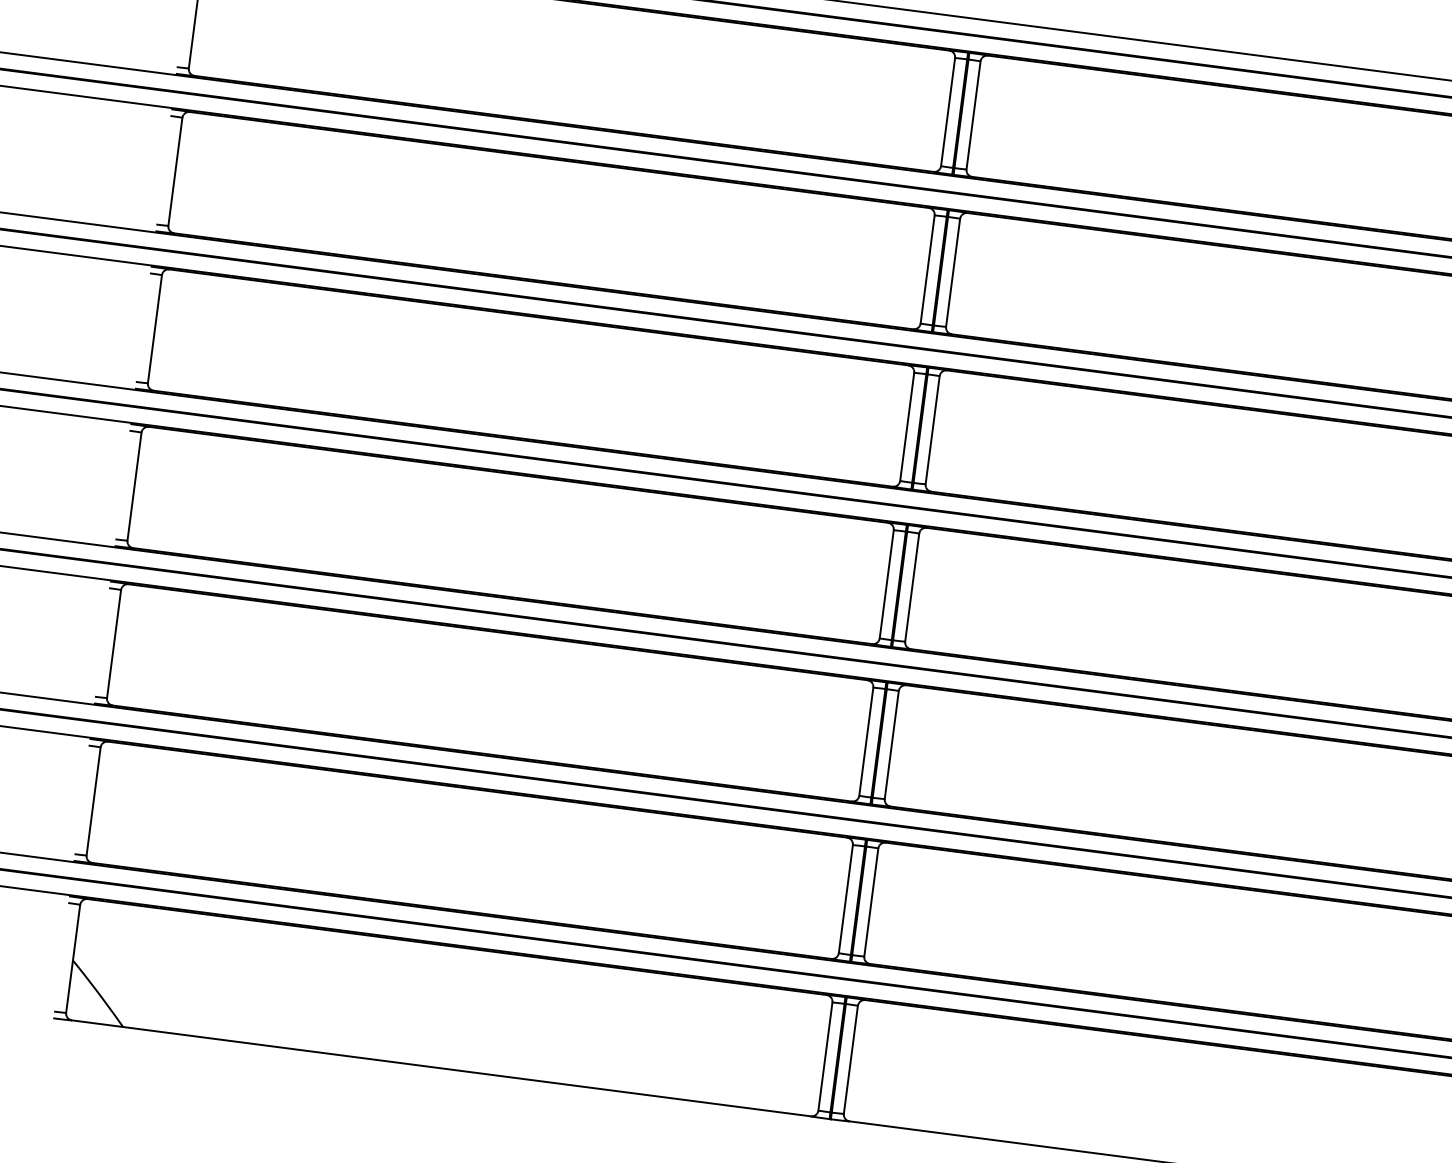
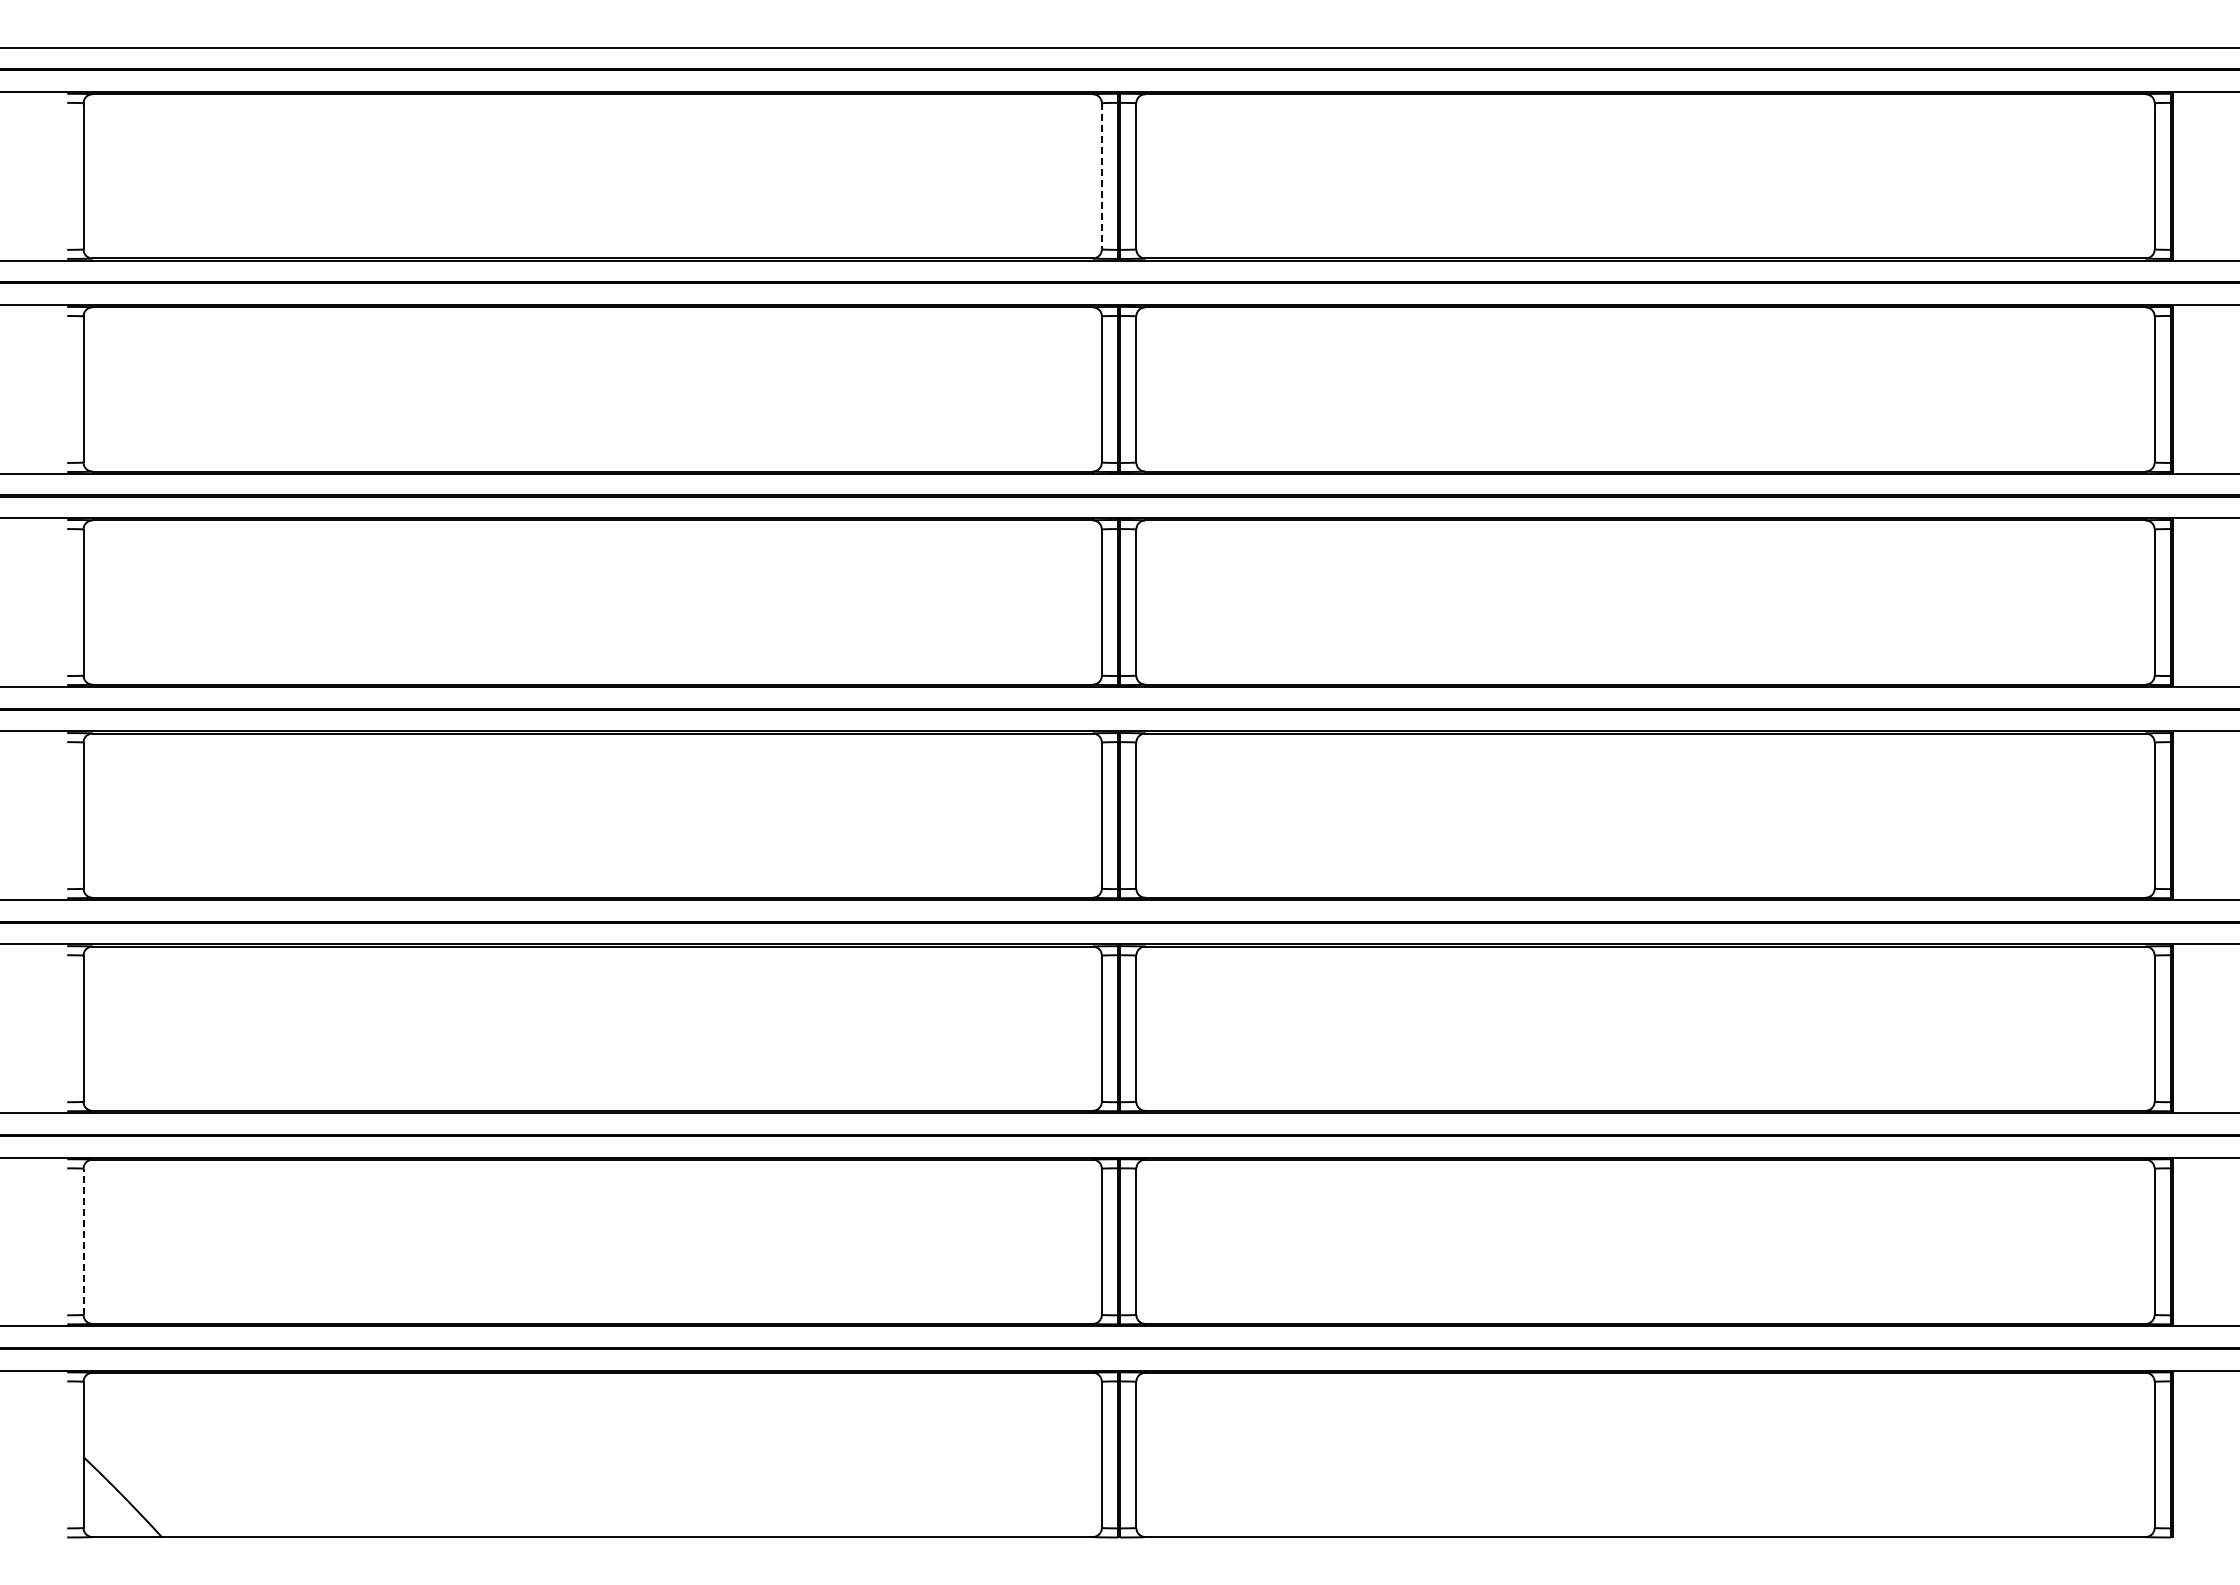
line: (947, 112) -> (1101, 176), solid -> dashed
line: (93, 801) -> (83, 1241), solid -> dashed

